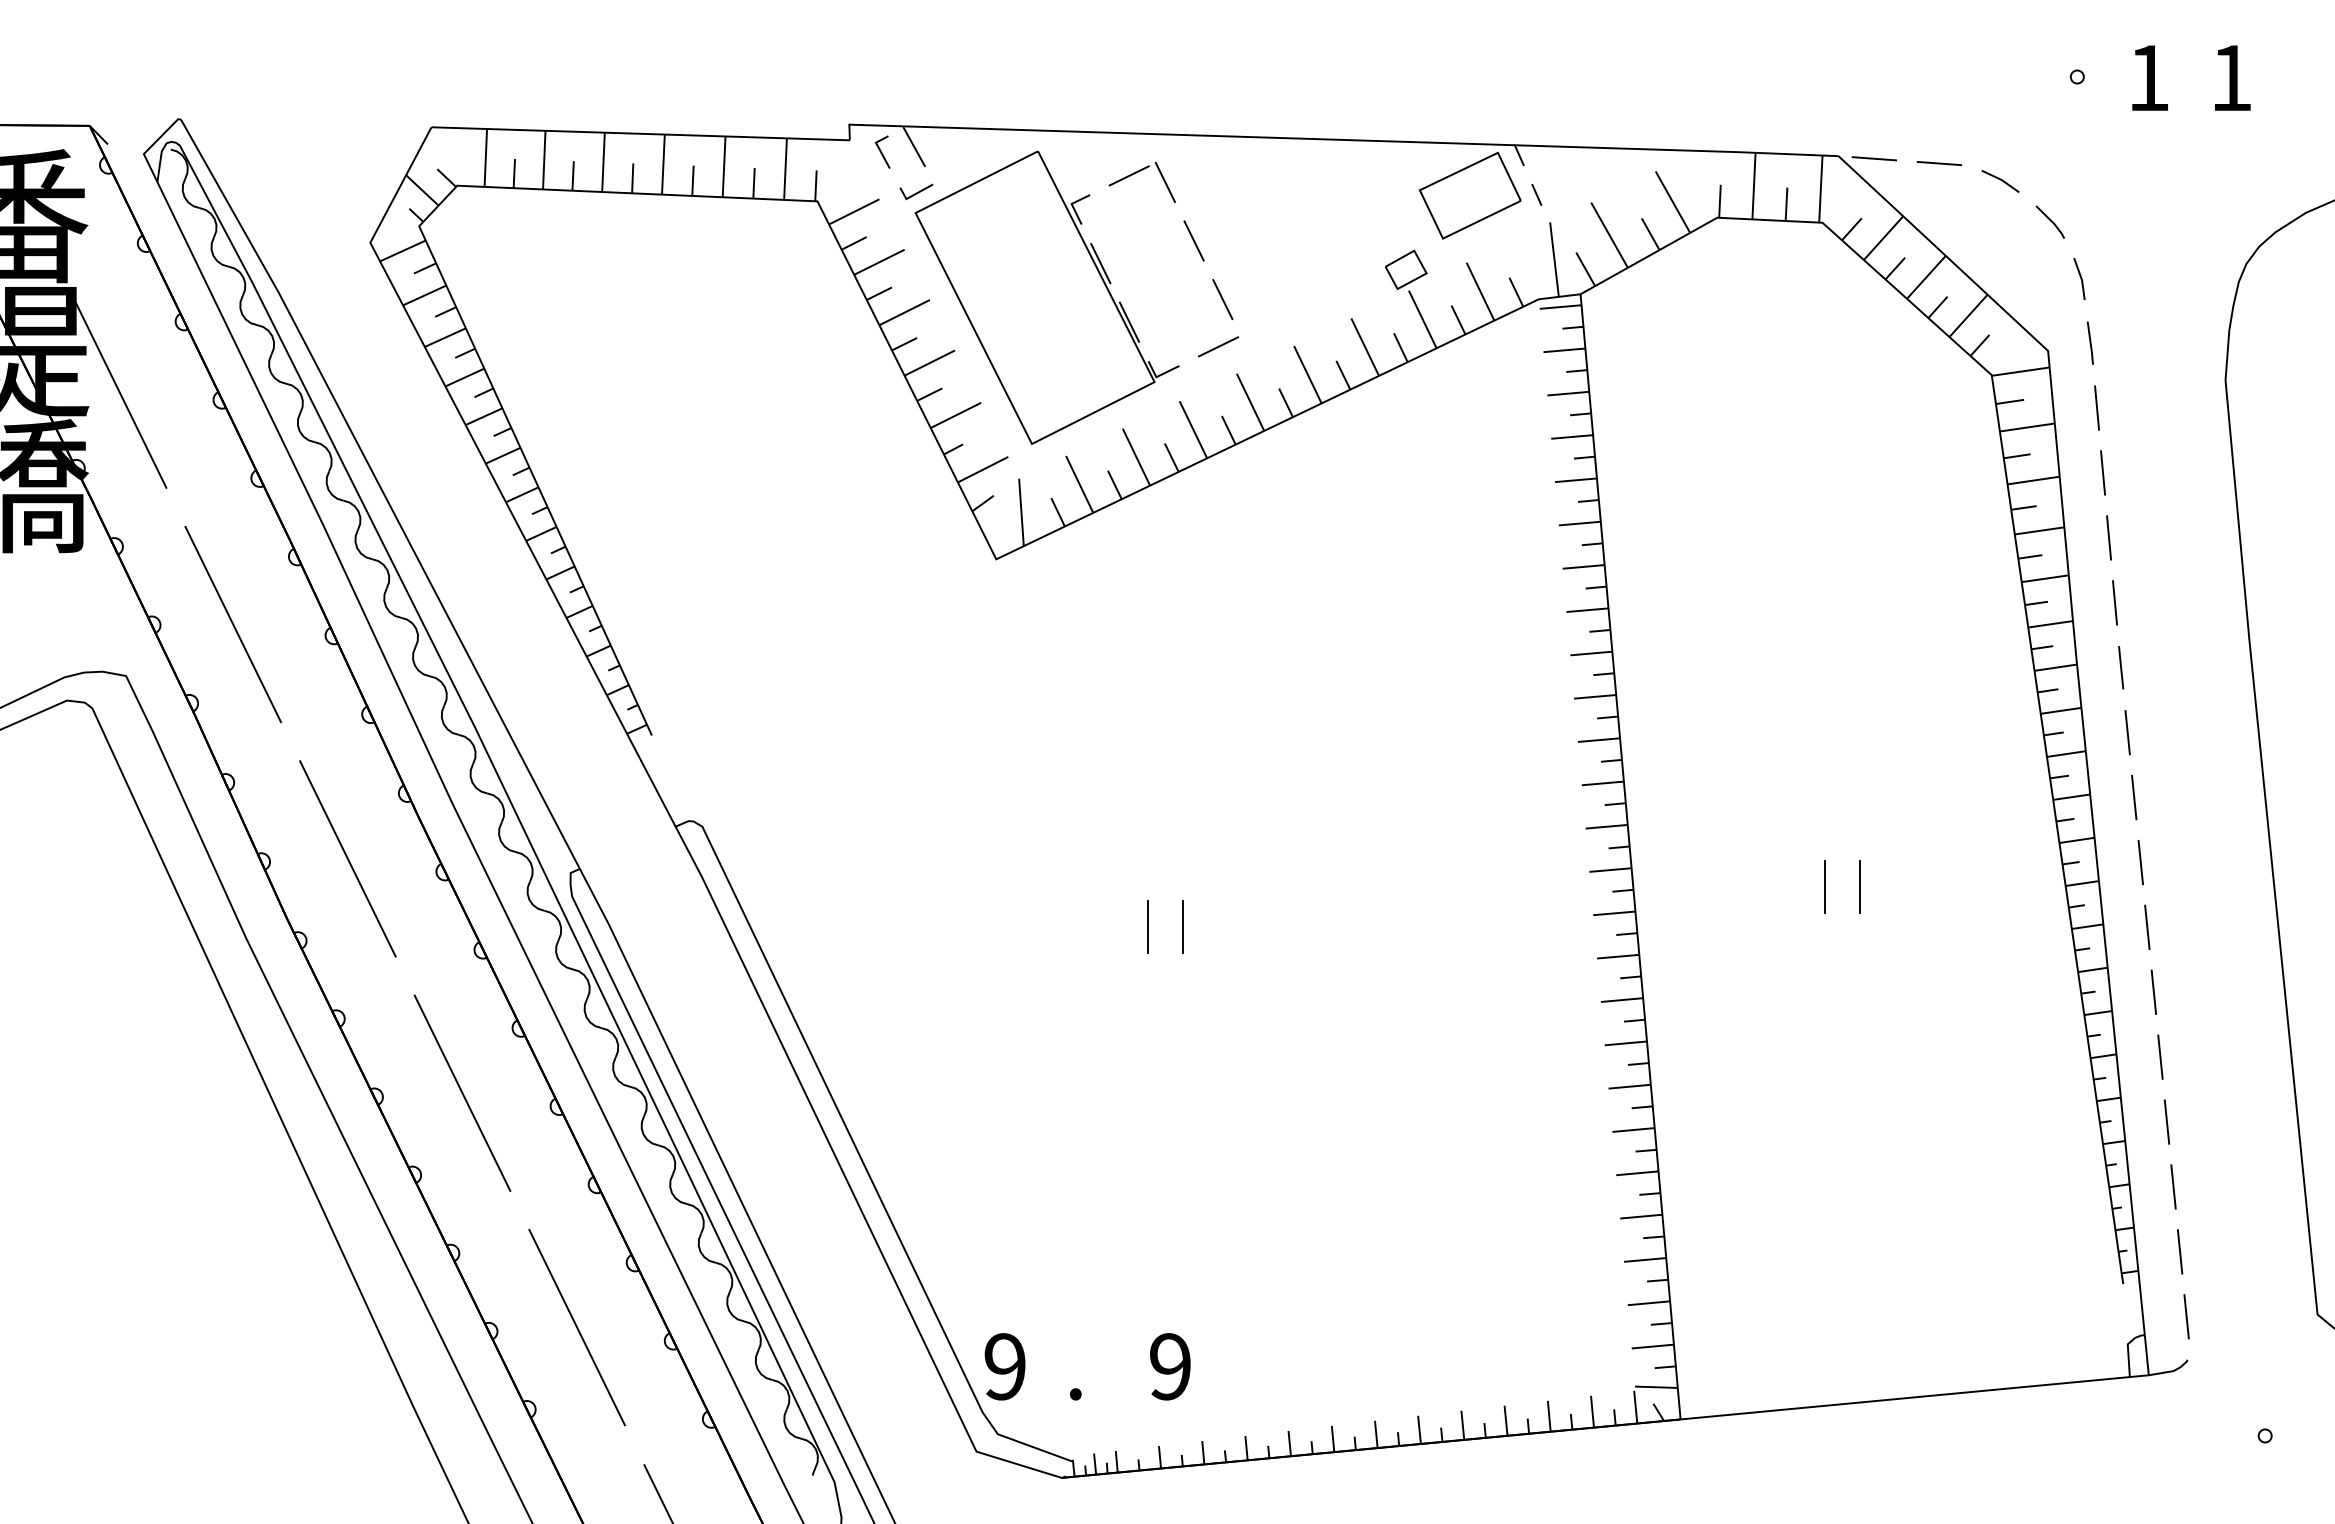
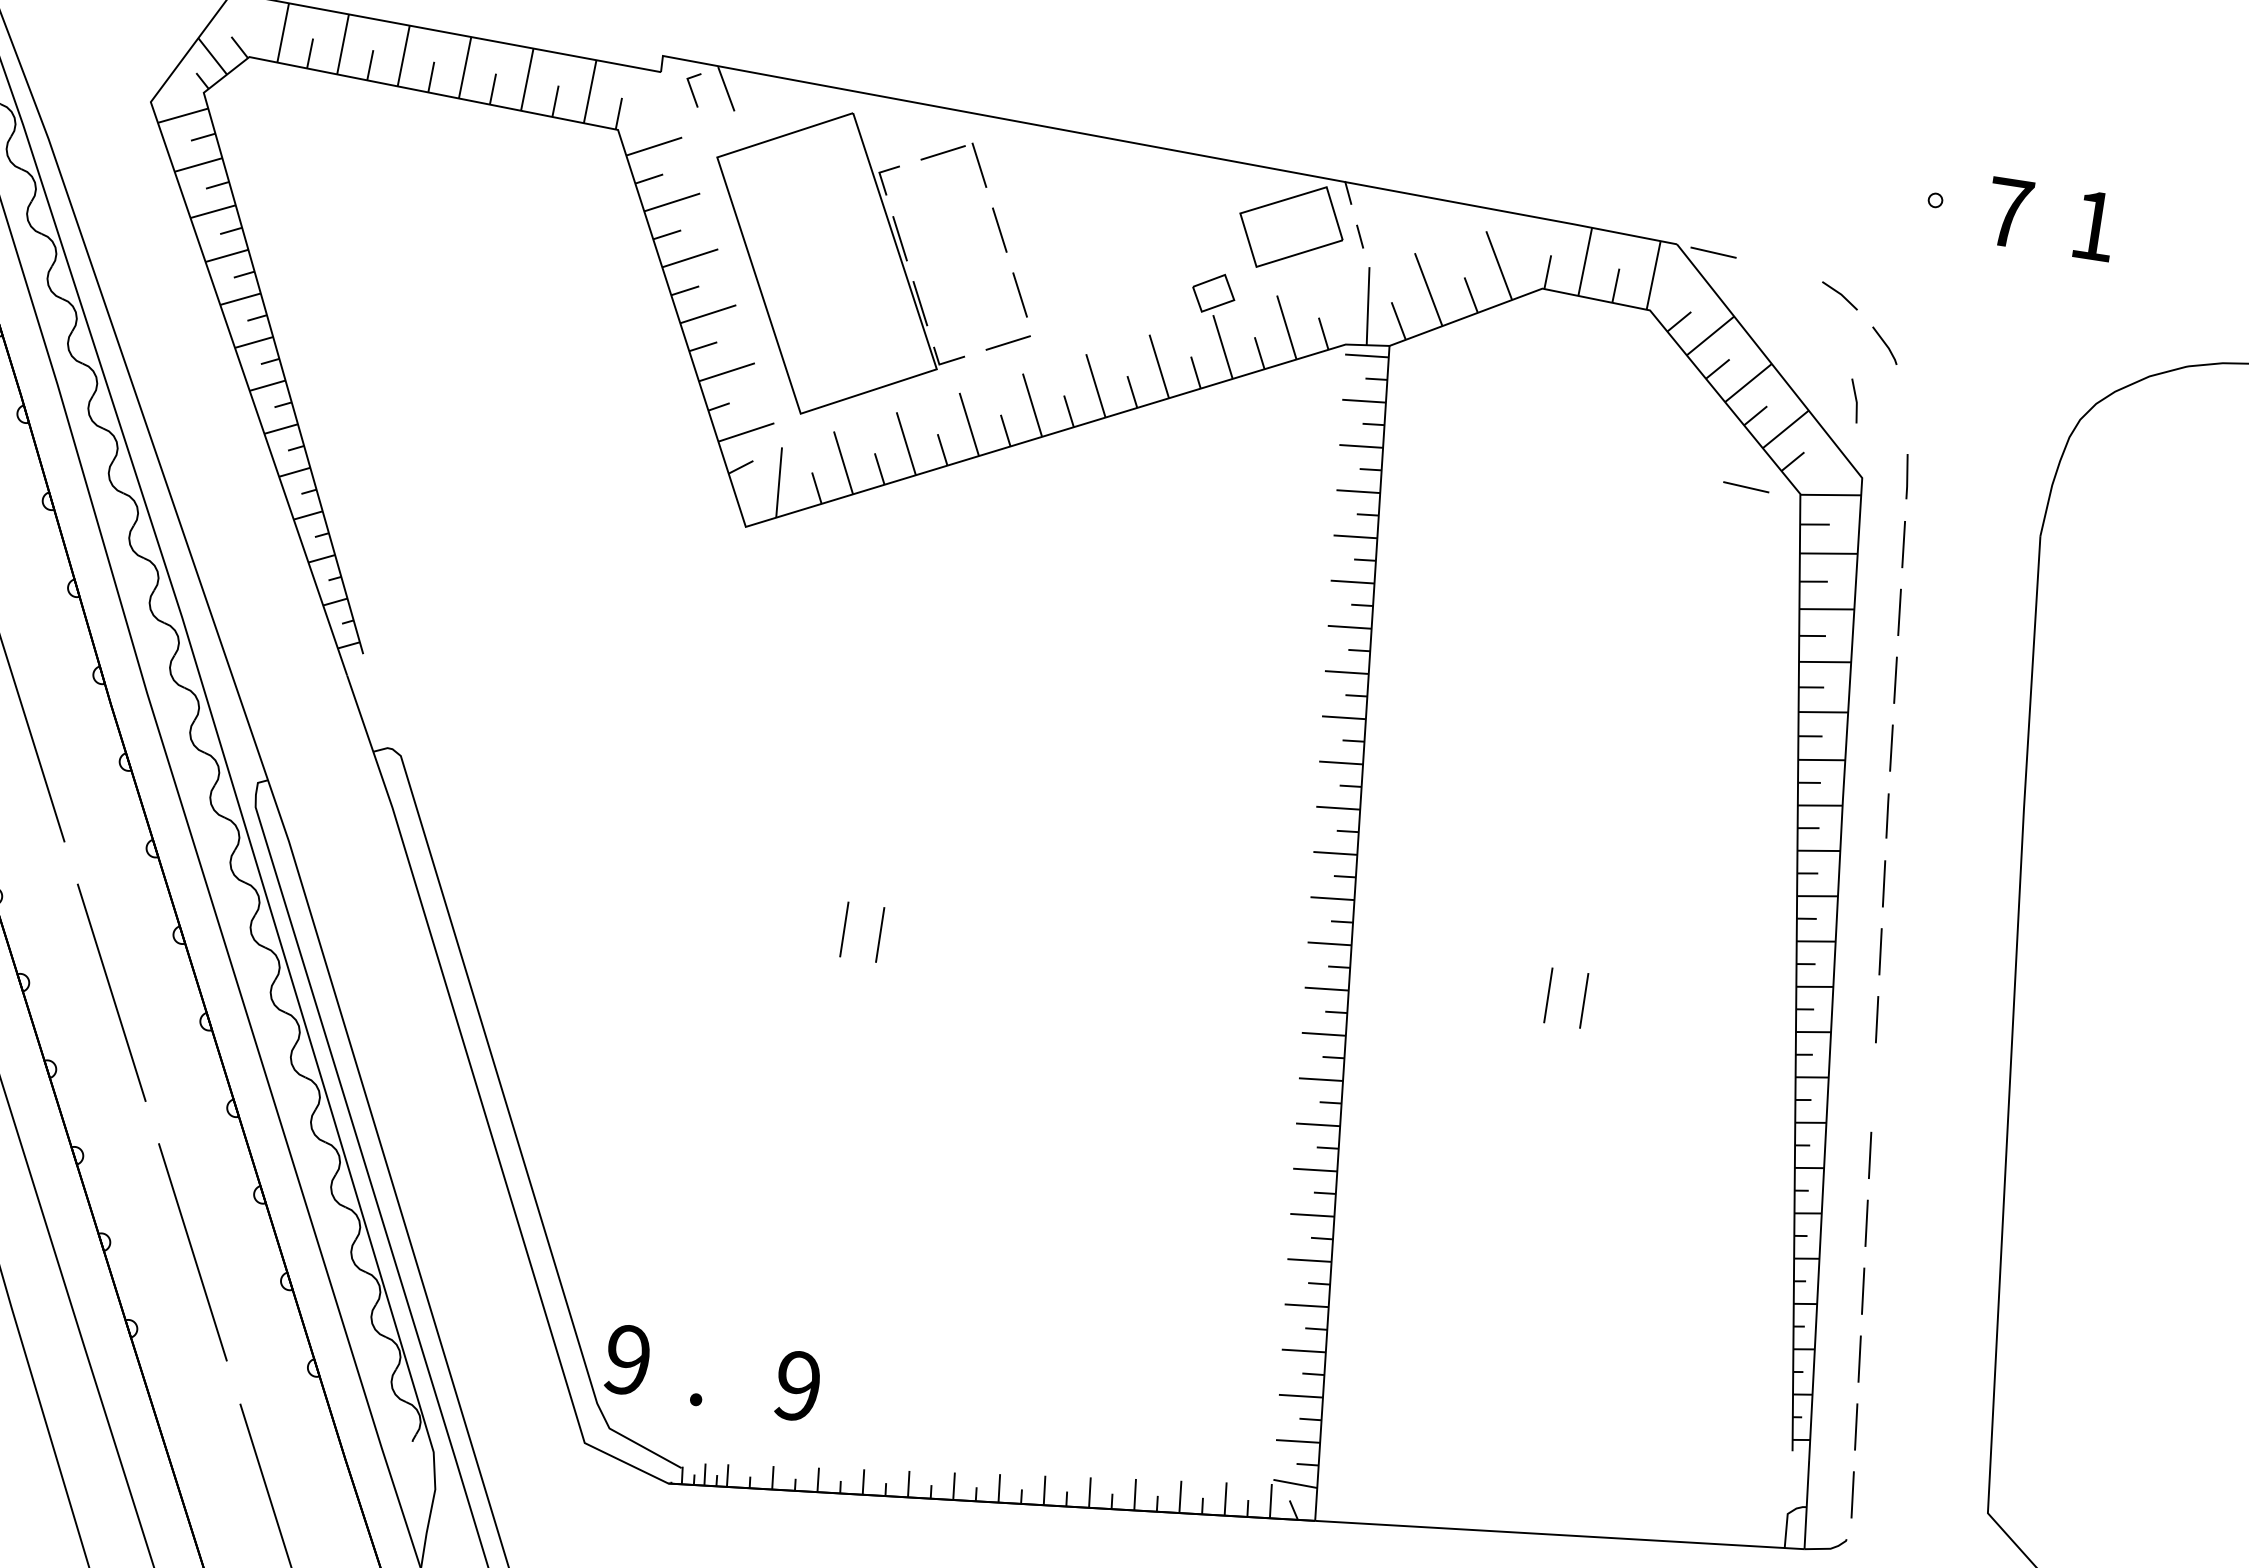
text: (2148, 77) -> (2008, 212), 1 -> 7
line: (1938, 163) -> (1745, 487), moved
line: (916, 192) -> (721, 136), removed
line: (2080, 278) -> (1855, 400), moved
line: (2147, 927) -> (1873, 1087), removed

